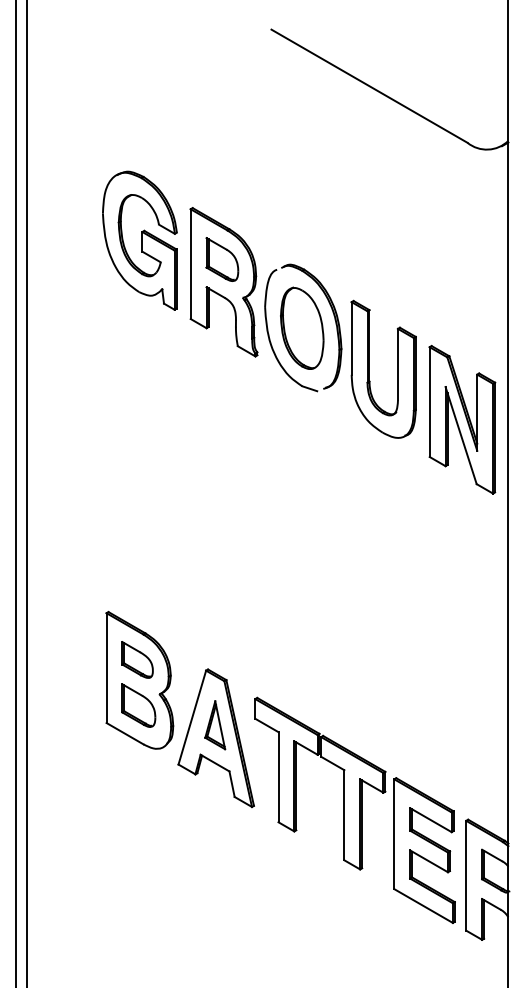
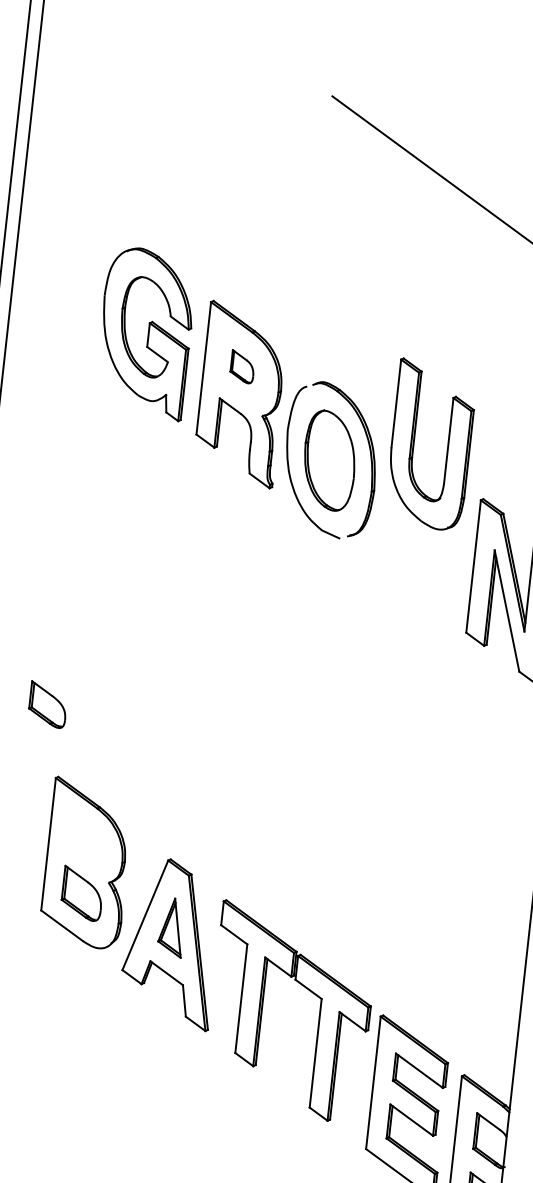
part: (222, 259) -> (242, 366), size x0.6
part: (369, 368) -> (413, 442), moved
part: (137, 659) -> (48, 704), moved

